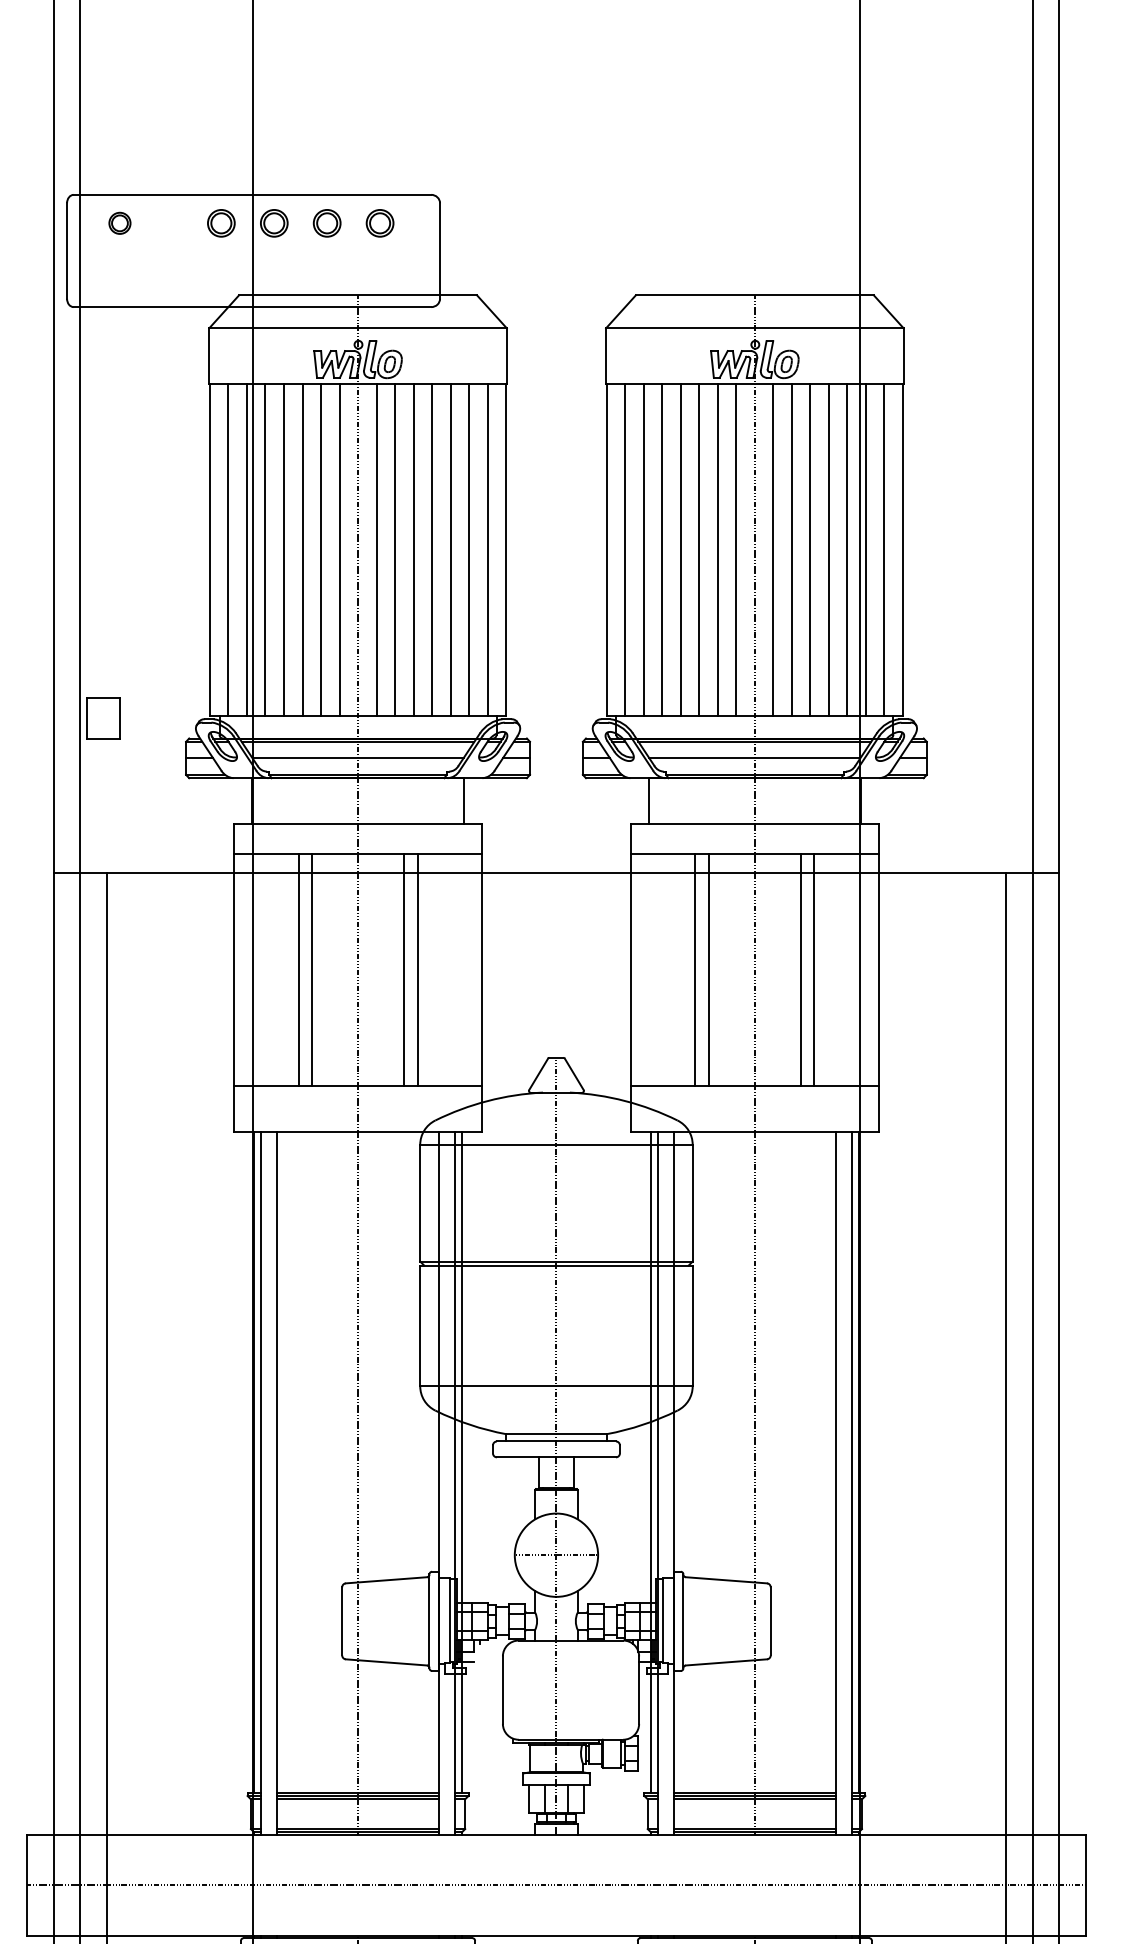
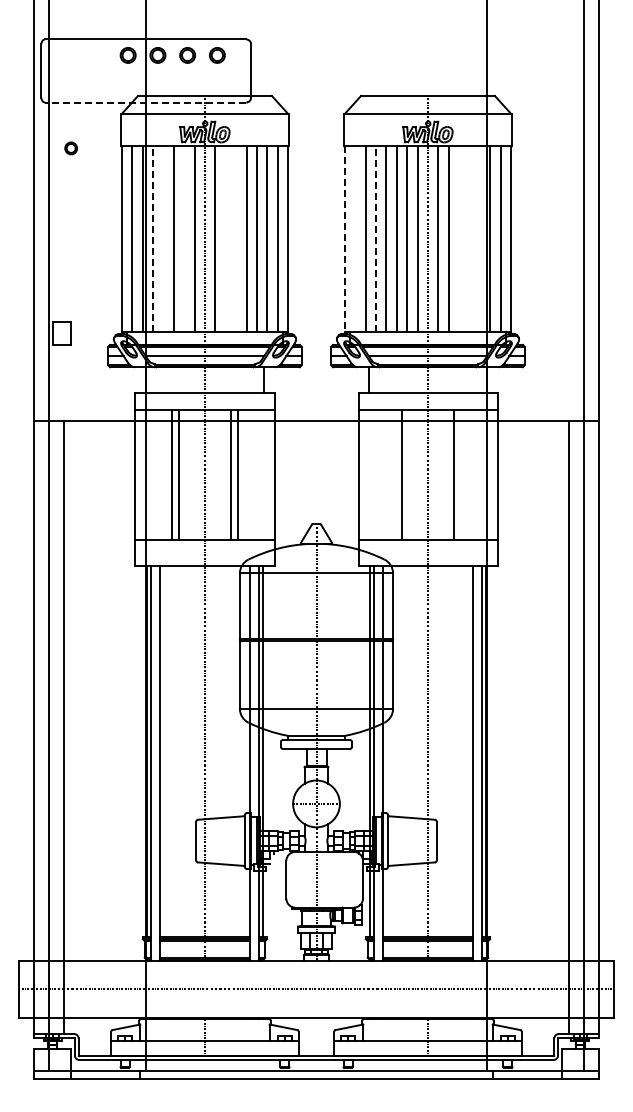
part: (118, 223) -> (70, 148), moved
line: (252, 307) -> (145, 102), solid -> dashed
line: (264, 549) -> (152, 238), solid -> dashed
line: (284, 549) -> (163, 238), removed
line: (321, 549) -> (184, 238), removed
line: (394, 549) -> (225, 238), removed
line: (414, 549) -> (236, 238), removed
line: (625, 549) -> (355, 238), removed
line: (661, 549) -> (375, 238), solid -> dashed
line: (810, 549) -> (459, 238), removed
line: (828, 549) -> (469, 238), removed
line: (848, 549) -> (480, 238), removed
line: (606, 550) -> (344, 239), solid -> dashed
line: (695, 970) -> (394, 475), removed
line: (814, 970) -> (461, 475), removed

